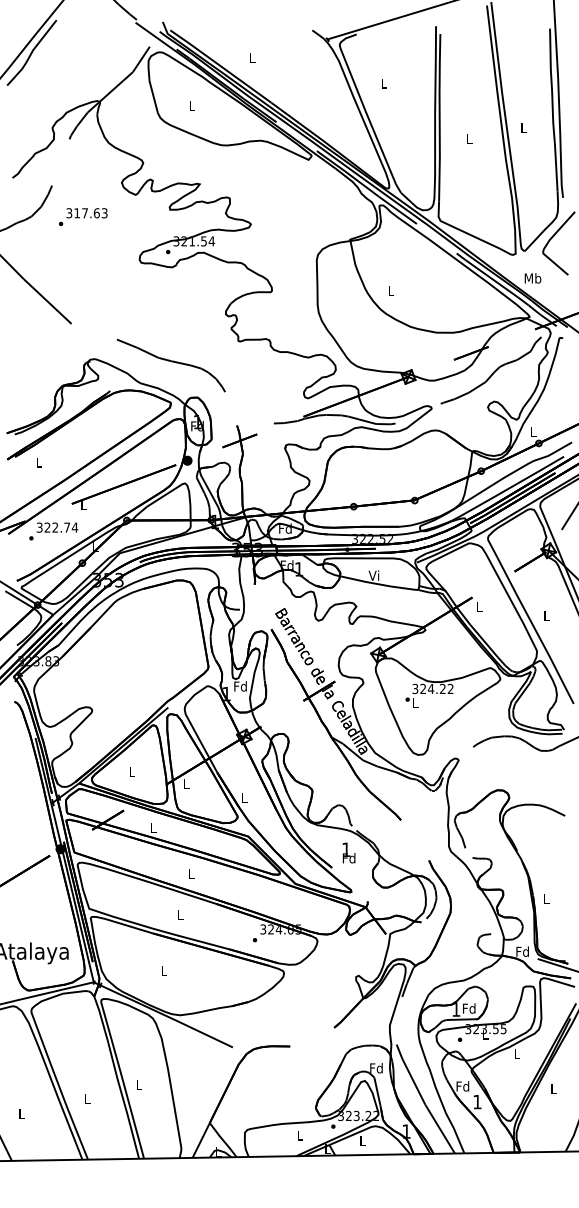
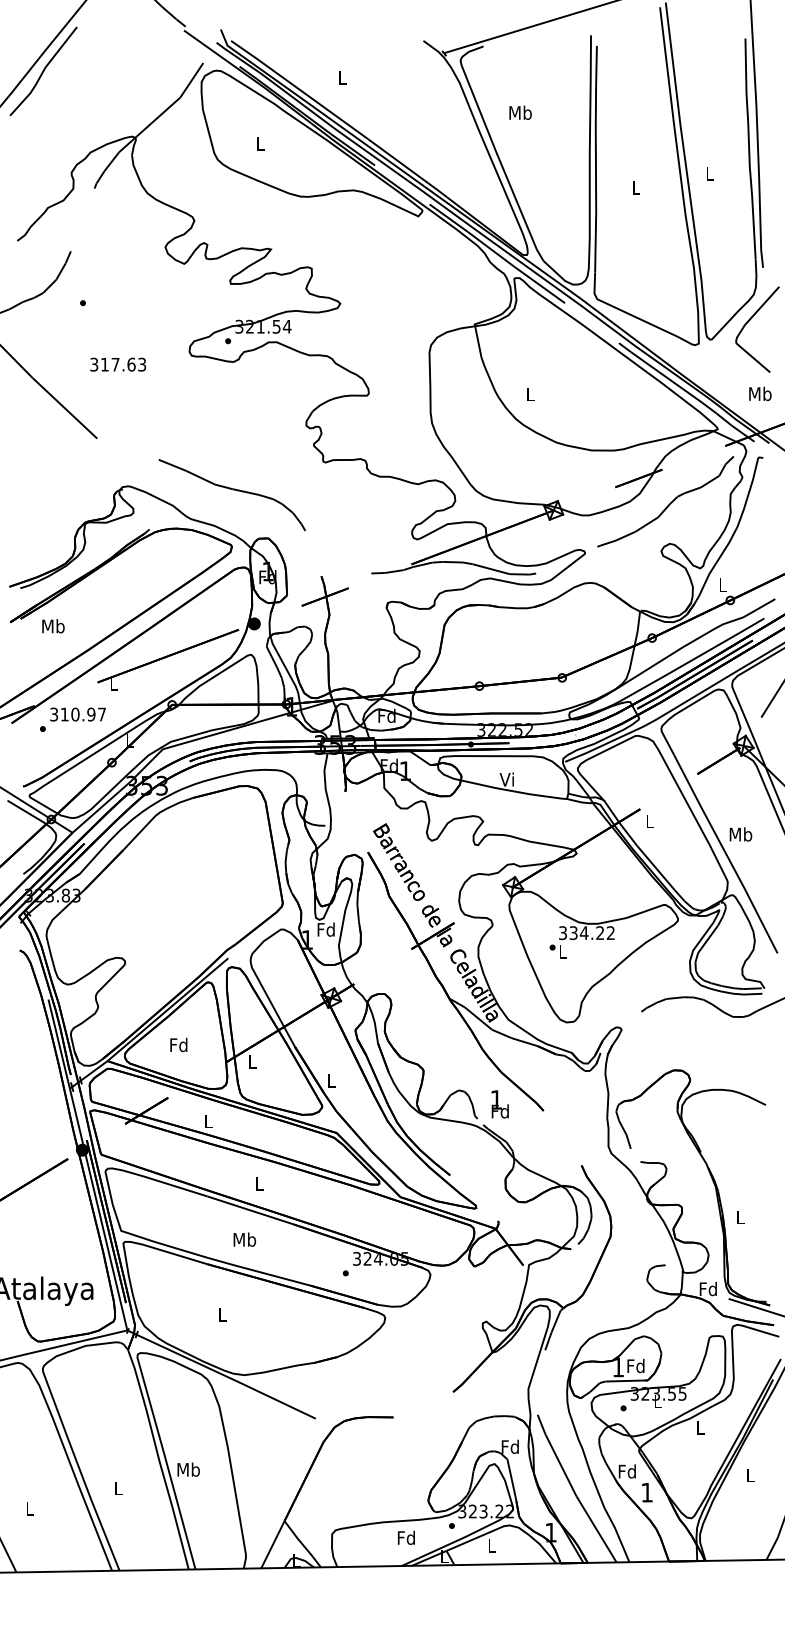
text: (383, 83) -> (520, 112), L -> Mb
text: (87, 213) -> (118, 364), moved
text: (533, 278) -> (760, 393), moved
text: (39, 462) -> (53, 626), L -> Mb
text: (61, 527) -> (83, 714), 322.74 -> 310.97
text: (546, 616) -> (740, 834), L -> Mb
text: (423, 689) -> (573, 933), 324.22 -> 334.22
text: (131, 771) -> (178, 1044), L -> Fd
text: (348, 853) -> (499, 1104), moved
text: (180, 915) -> (244, 1239), L -> Mb
text: (138, 1084) -> (188, 1469), L -> Mb
text: (299, 1135) -> (405, 1537), L -> Fd

